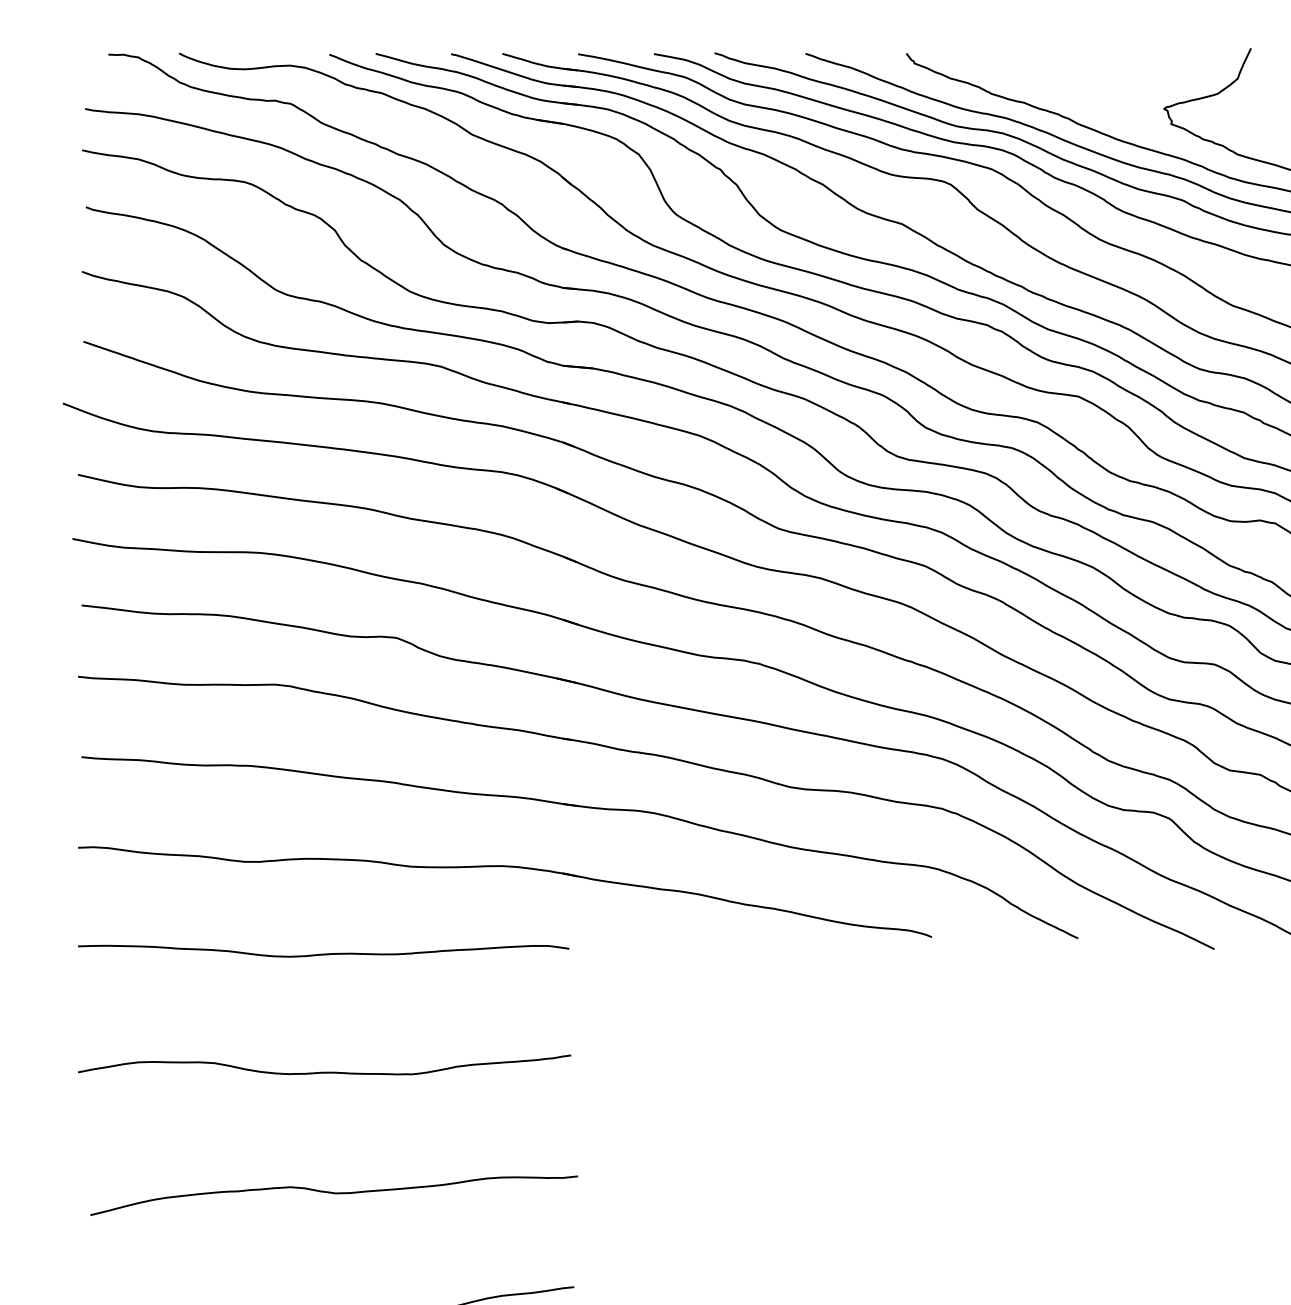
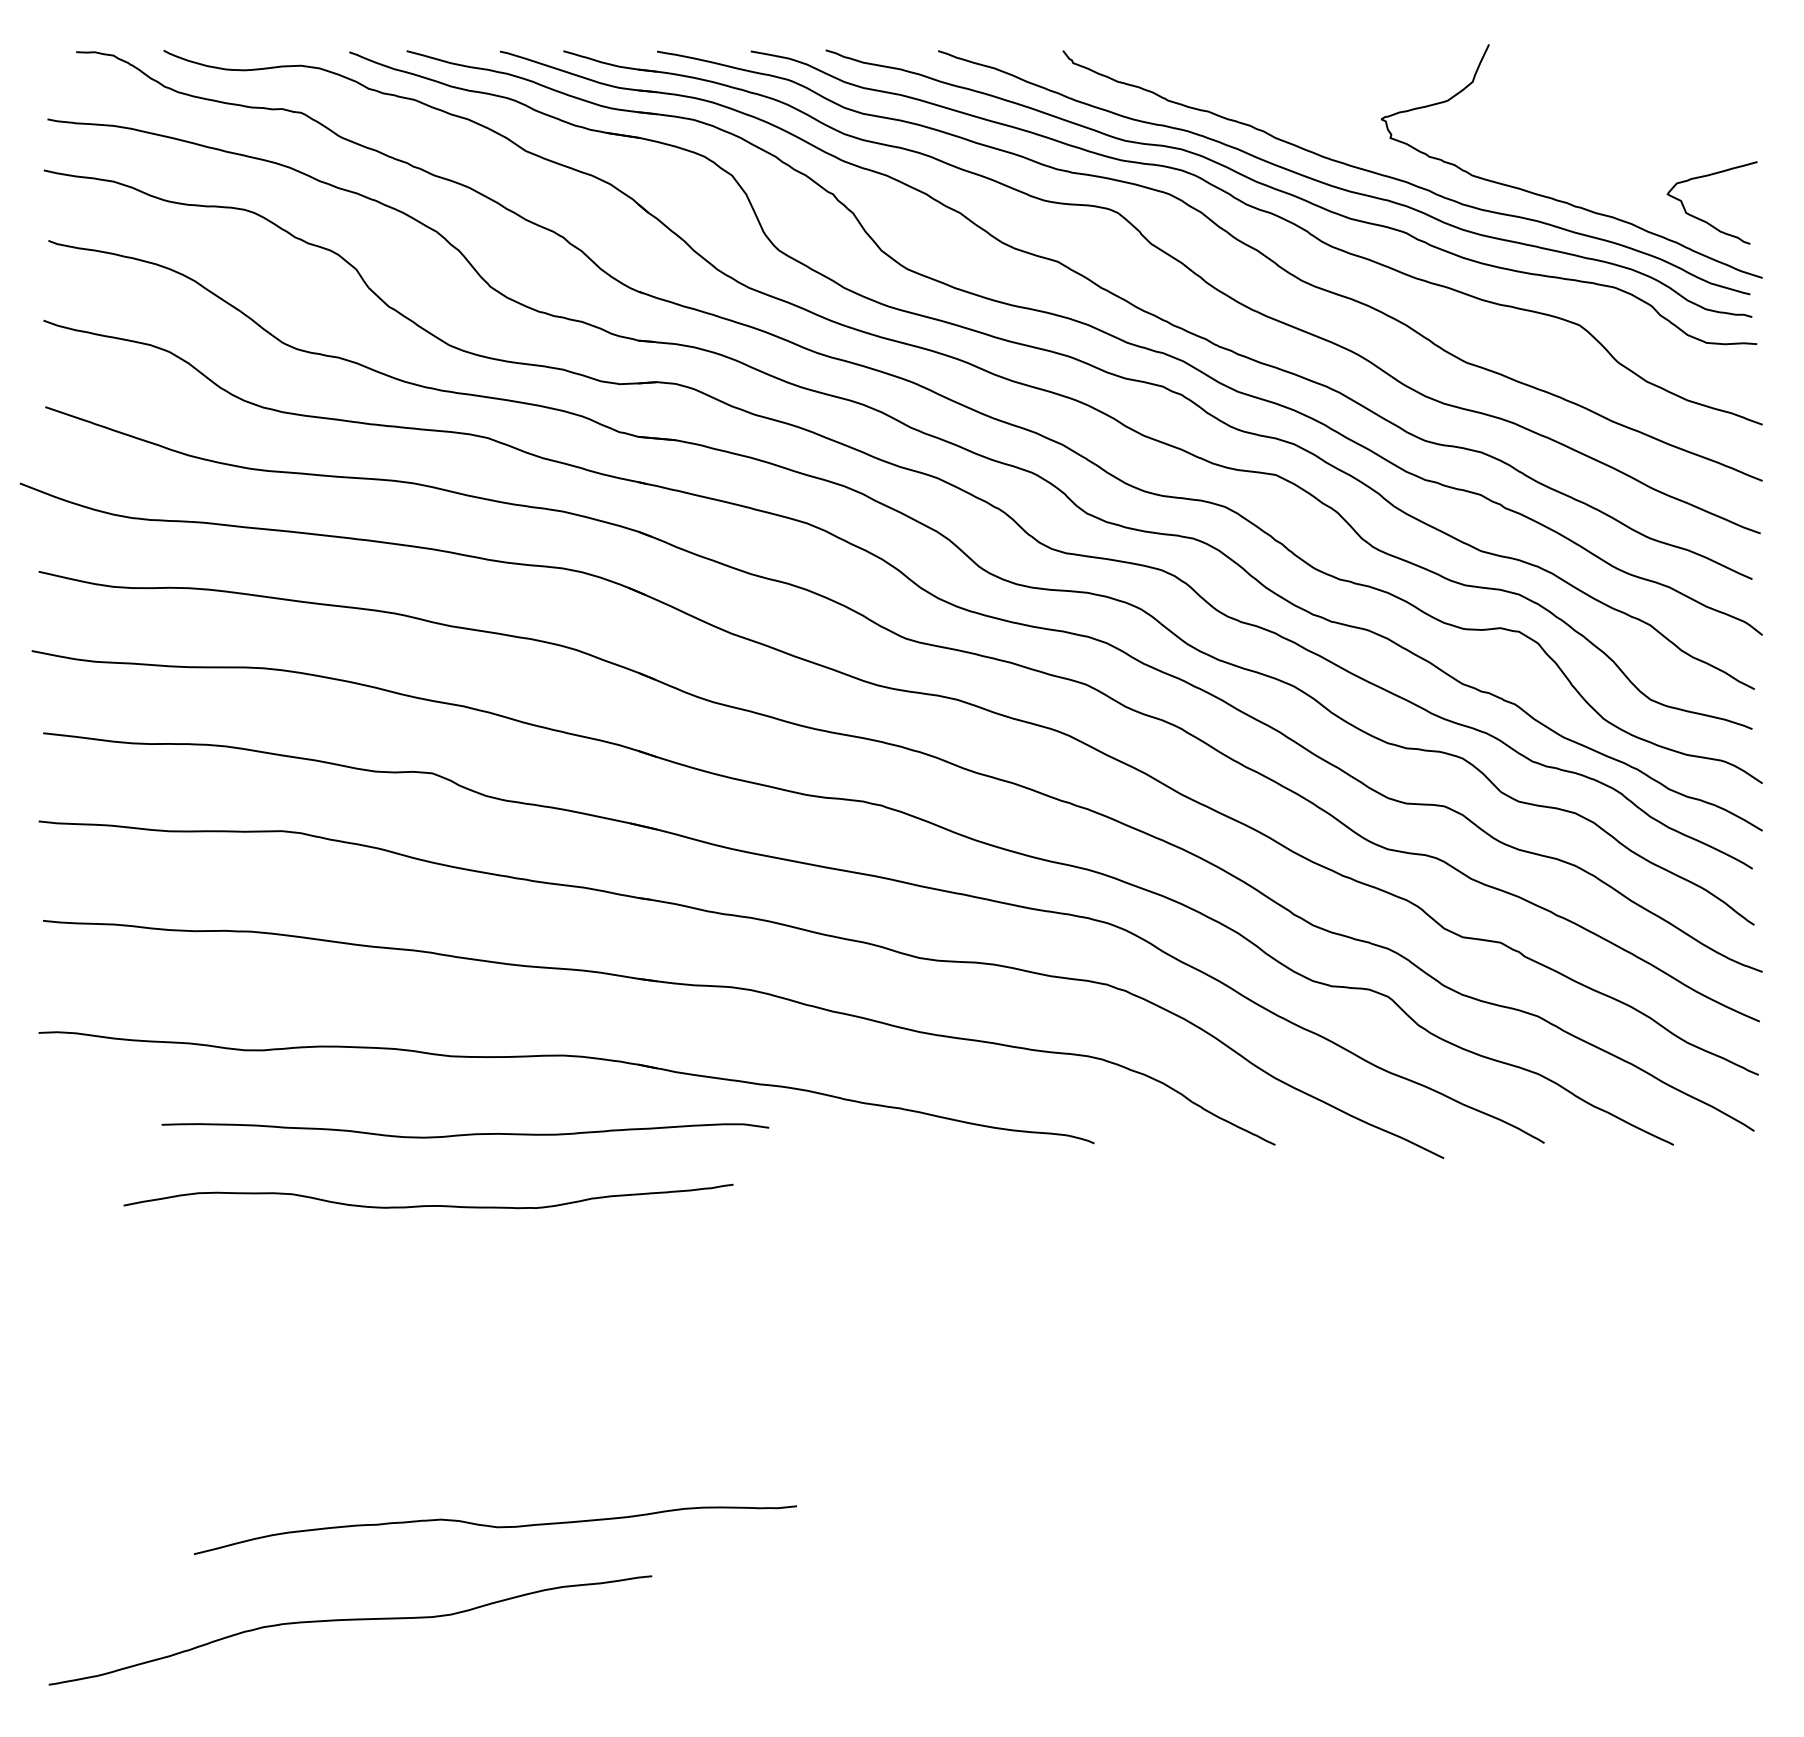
curve: (325, 953) -> (467, 1133), moved
curve: (324, 1072) -> (428, 1205), moved
curve: (333, 1193) -> (494, 1527), moved

